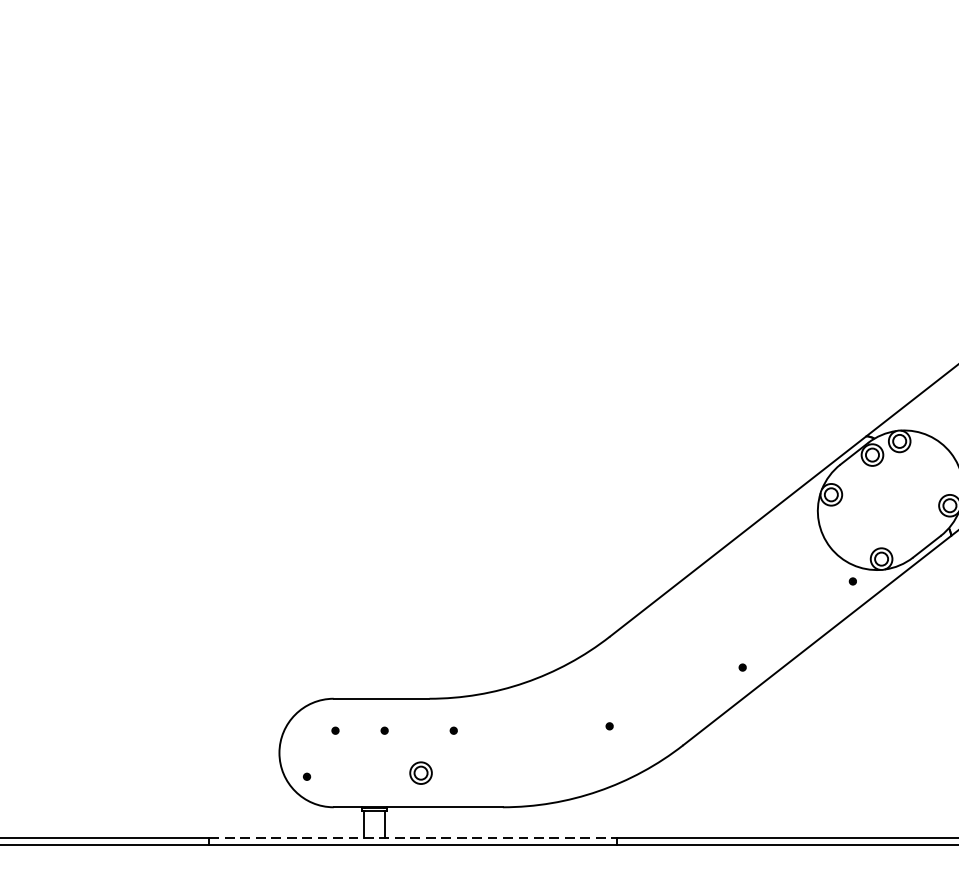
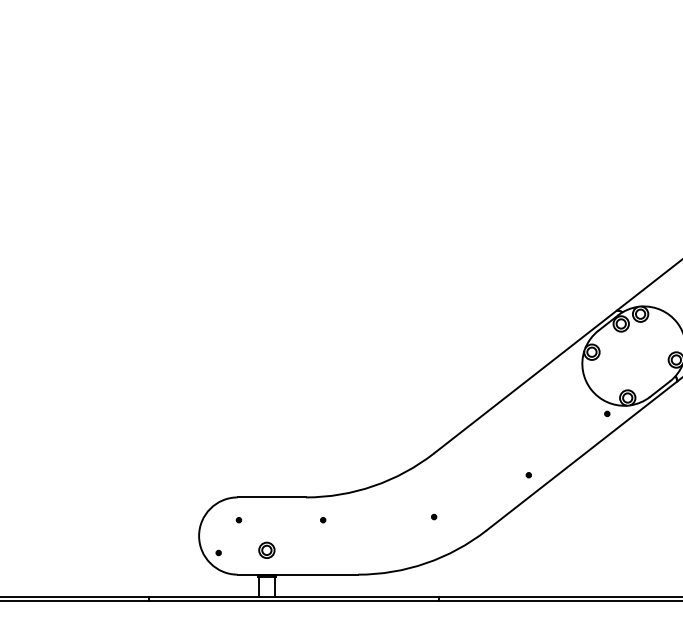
part: (383, 731) -> (273, 520), removed
part: (420, 771) -> (266, 549), moved
line: (413, 837) -> (294, 596), dashed -> solid

